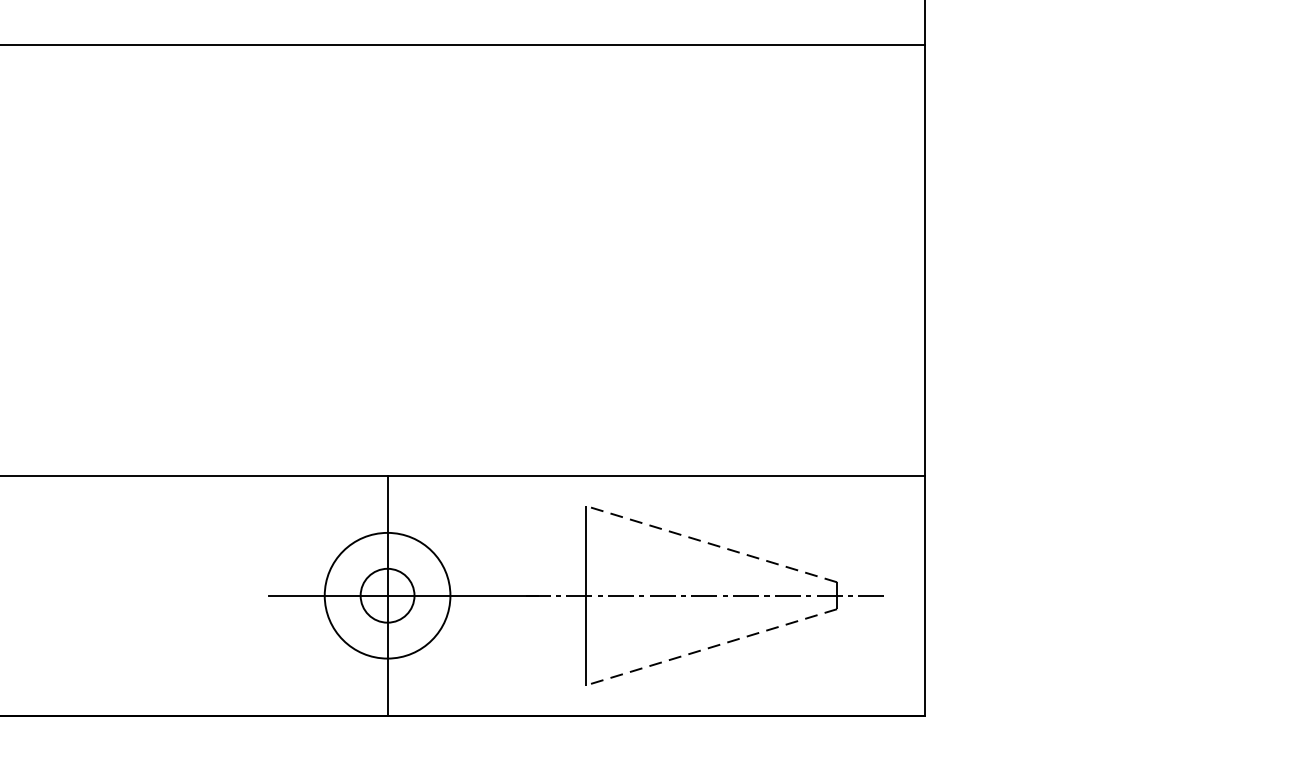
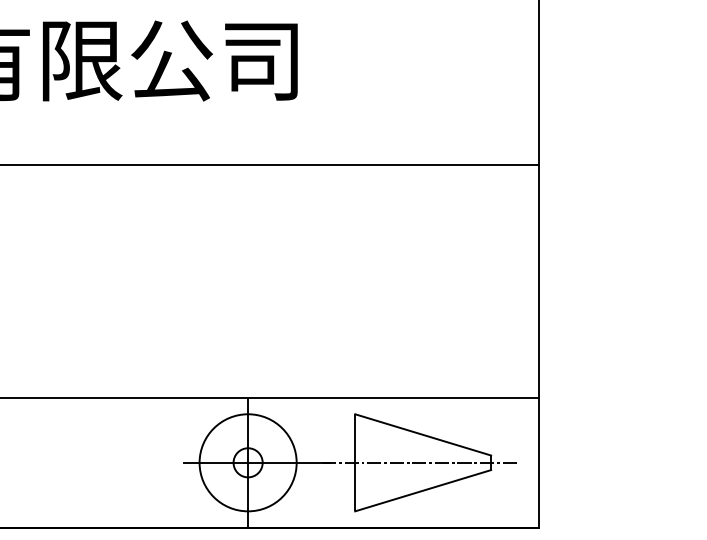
line: (710, 543) -> (422, 434), dashed -> solid
circle: (386, 595) -> (247, 462), size x1.43
line: (710, 646) -> (422, 490), dashed -> solid

